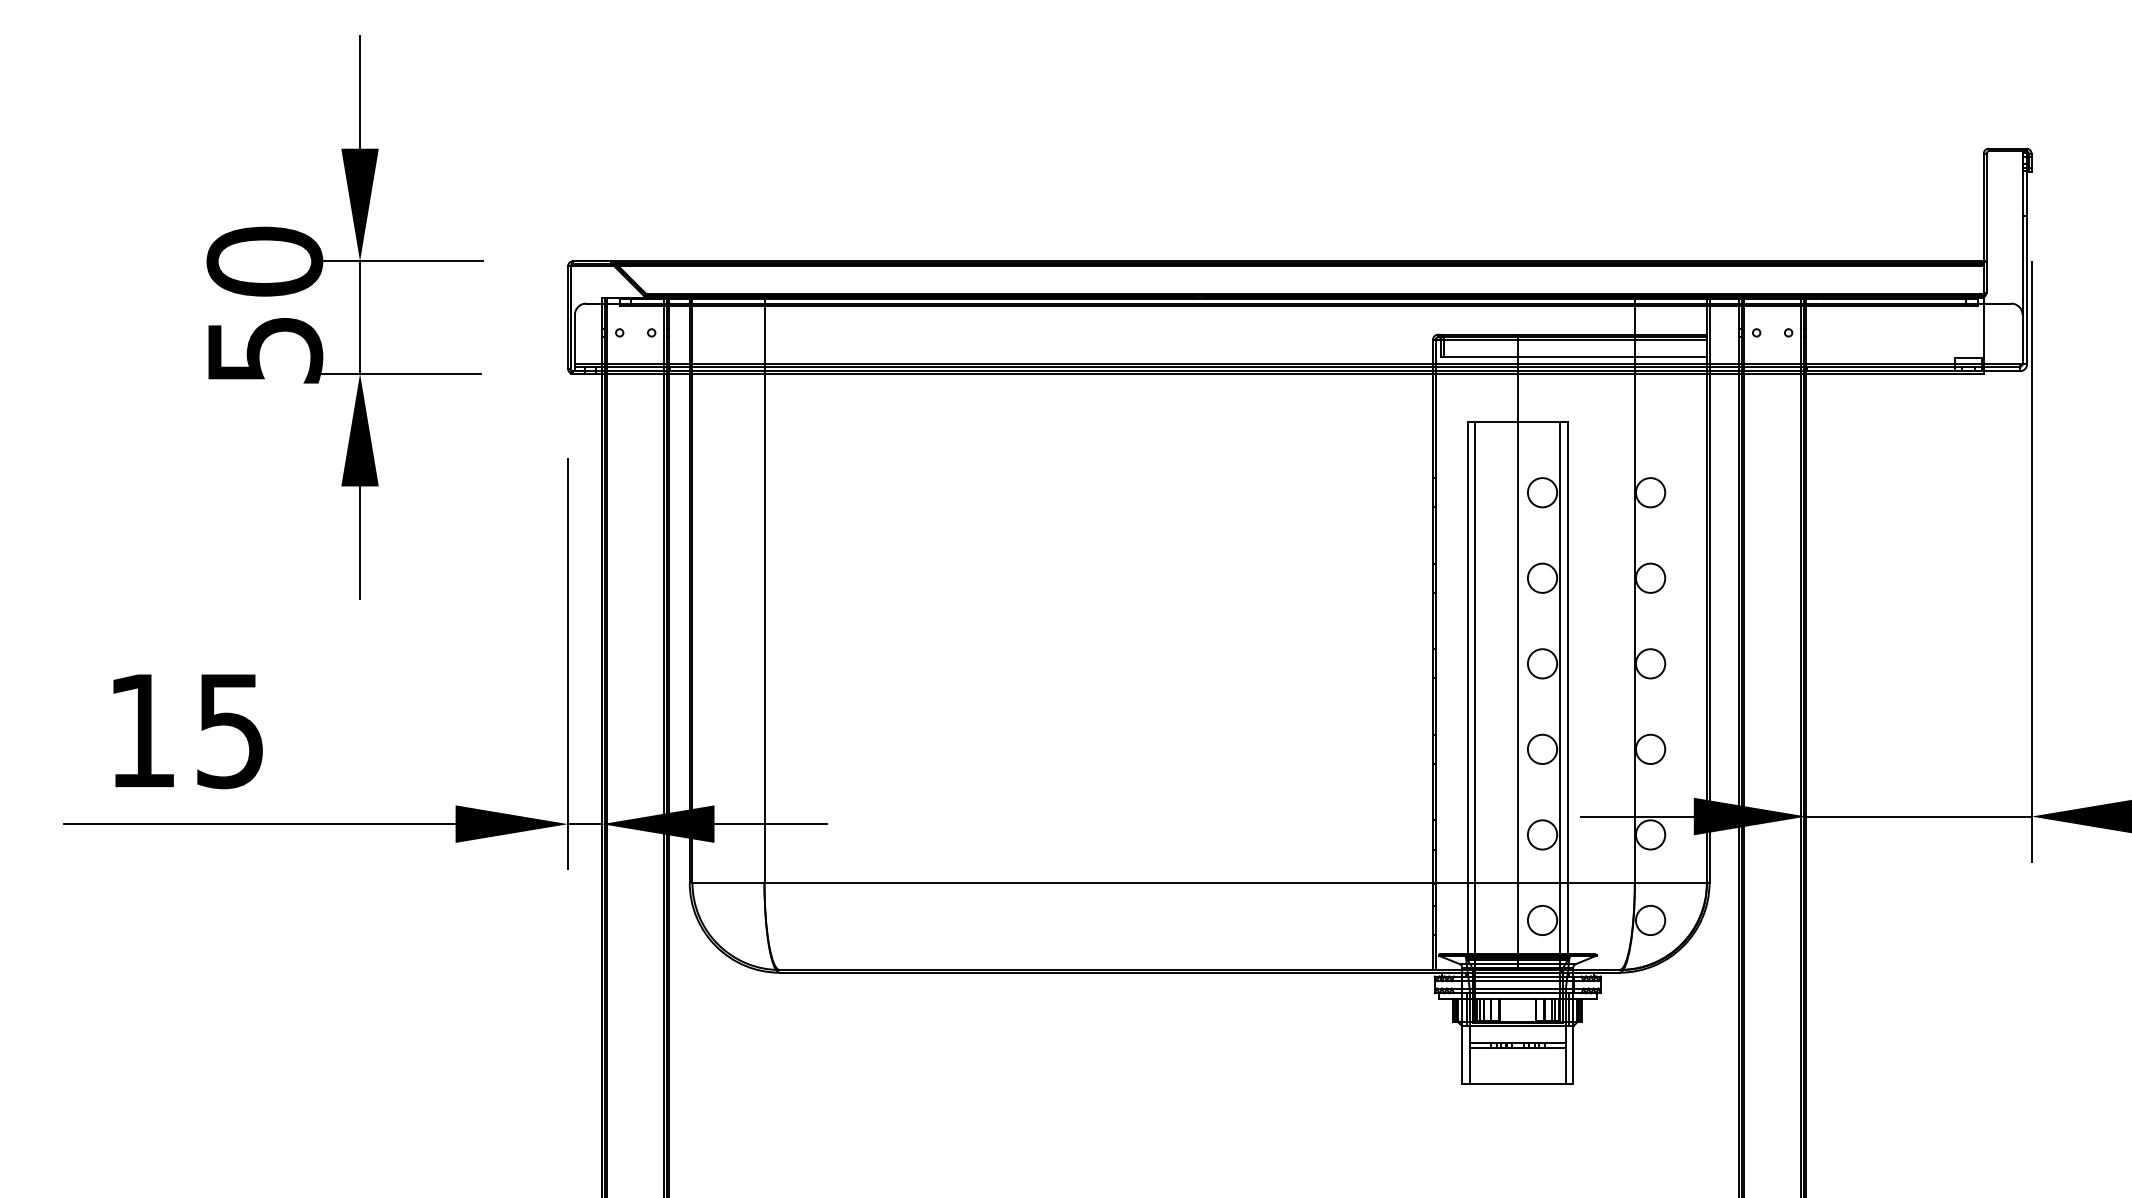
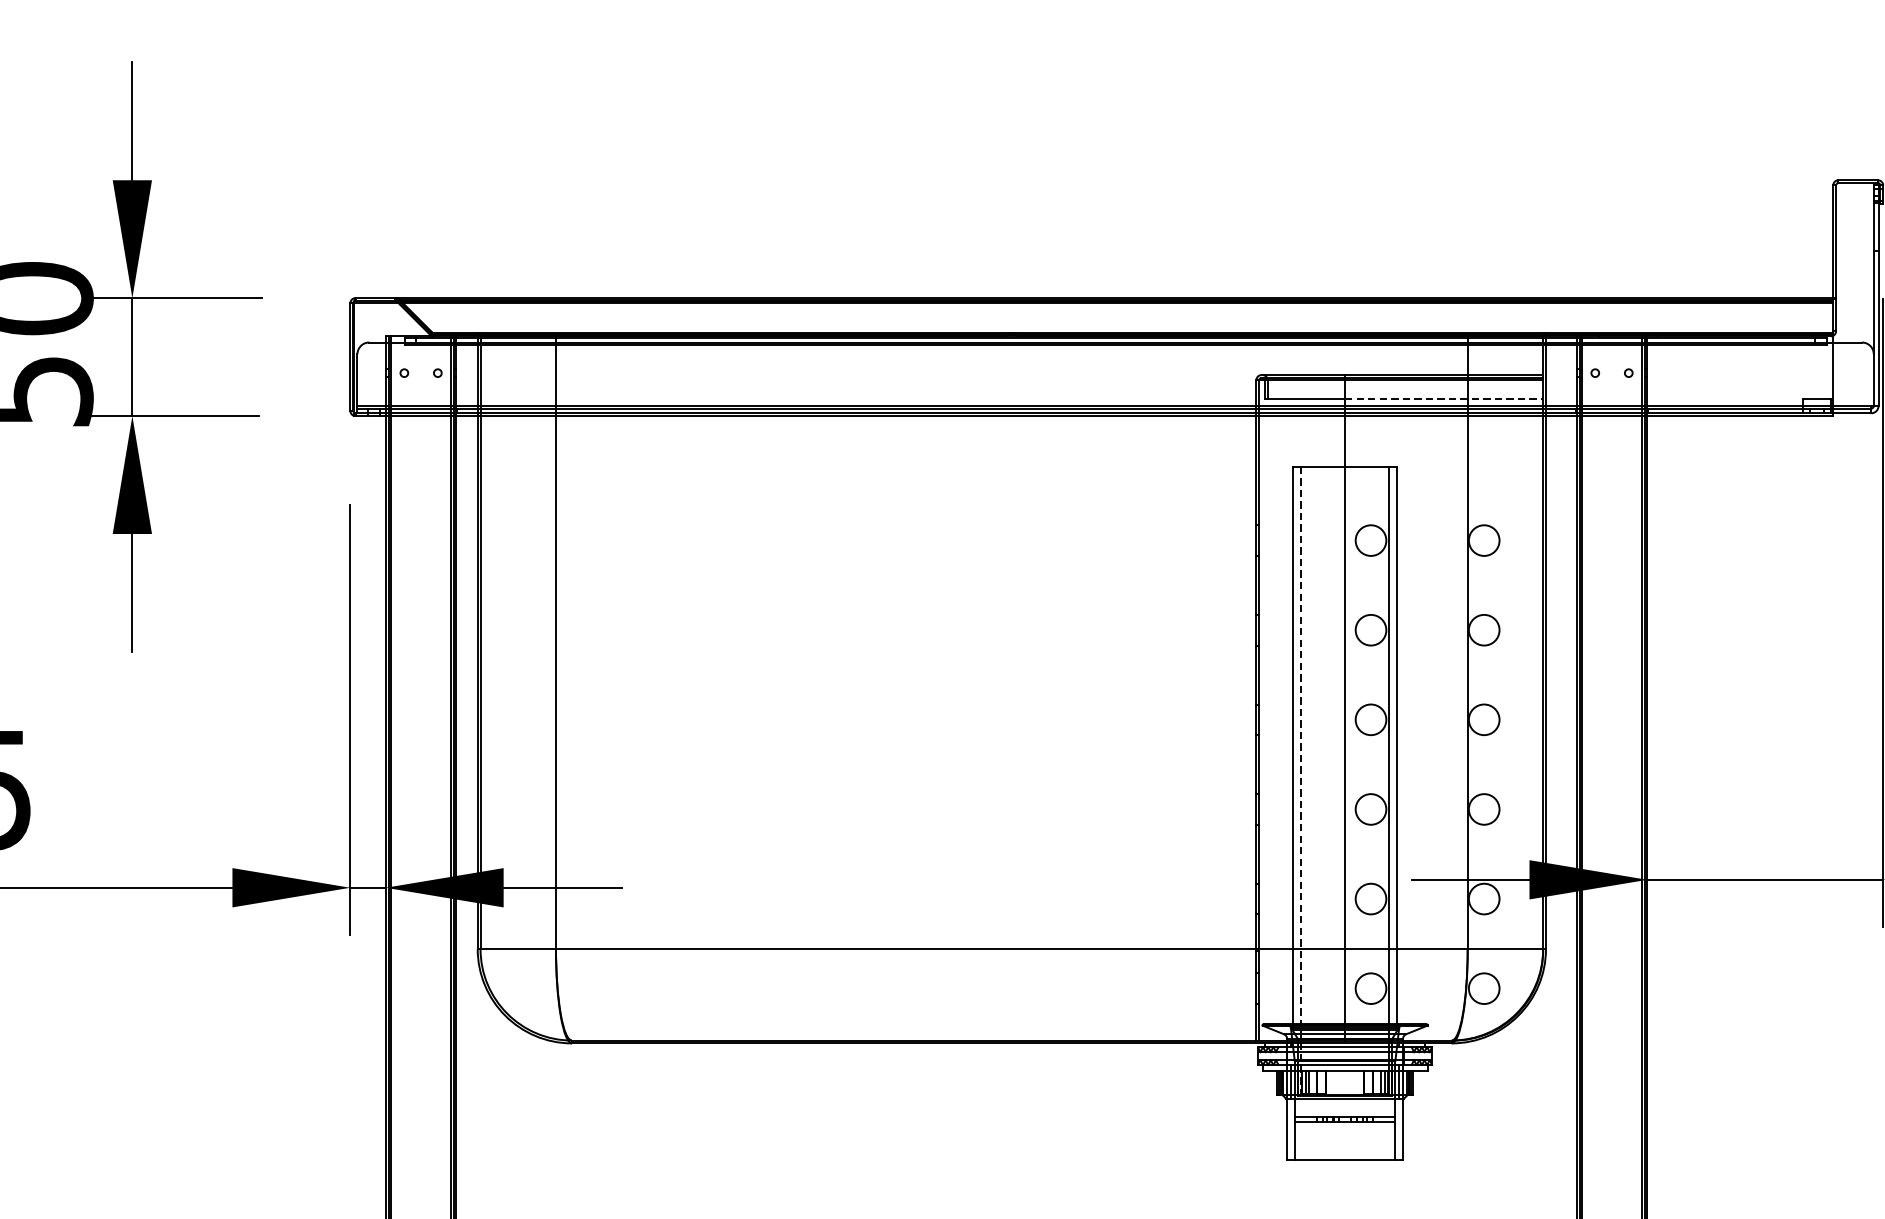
line: (1612, 357) -> (1444, 398), solid -> dashed
line: (1475, 722) -> (1300, 781), solid -> dashed

